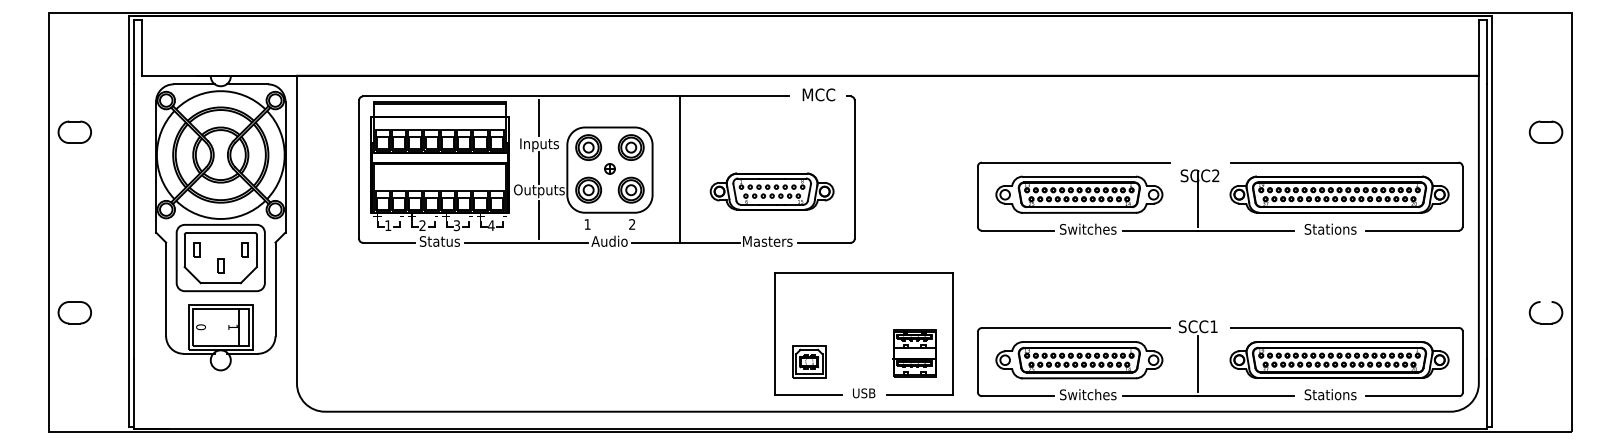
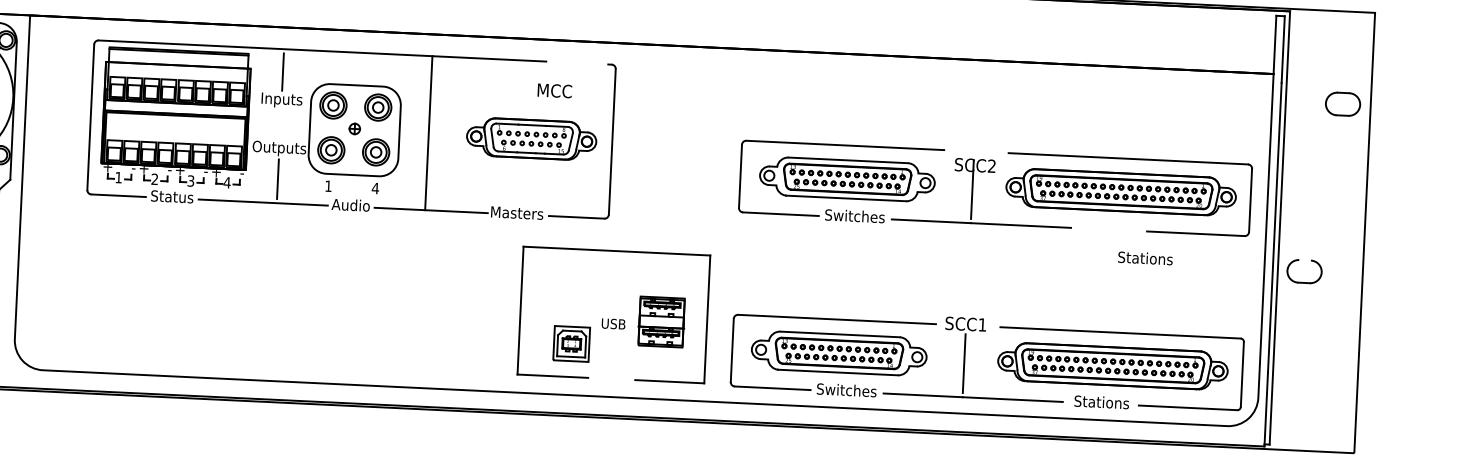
text: (818, 94) -> (554, 90), moved
part: (1545, 131) -> (1342, 103), moved
line: (539, 167) -> (280, 123), removed
part: (771, 191) -> (530, 138), moved
text: (631, 224) -> (374, 188), 2 -> 4
text: (1330, 228) -> (1145, 257), moved
part: (1545, 323) -> (1303, 282), moved
part: (914, 353) -> (661, 322), moved
part: (809, 361) -> (571, 343), moved
text: (864, 393) -> (613, 324), moved

